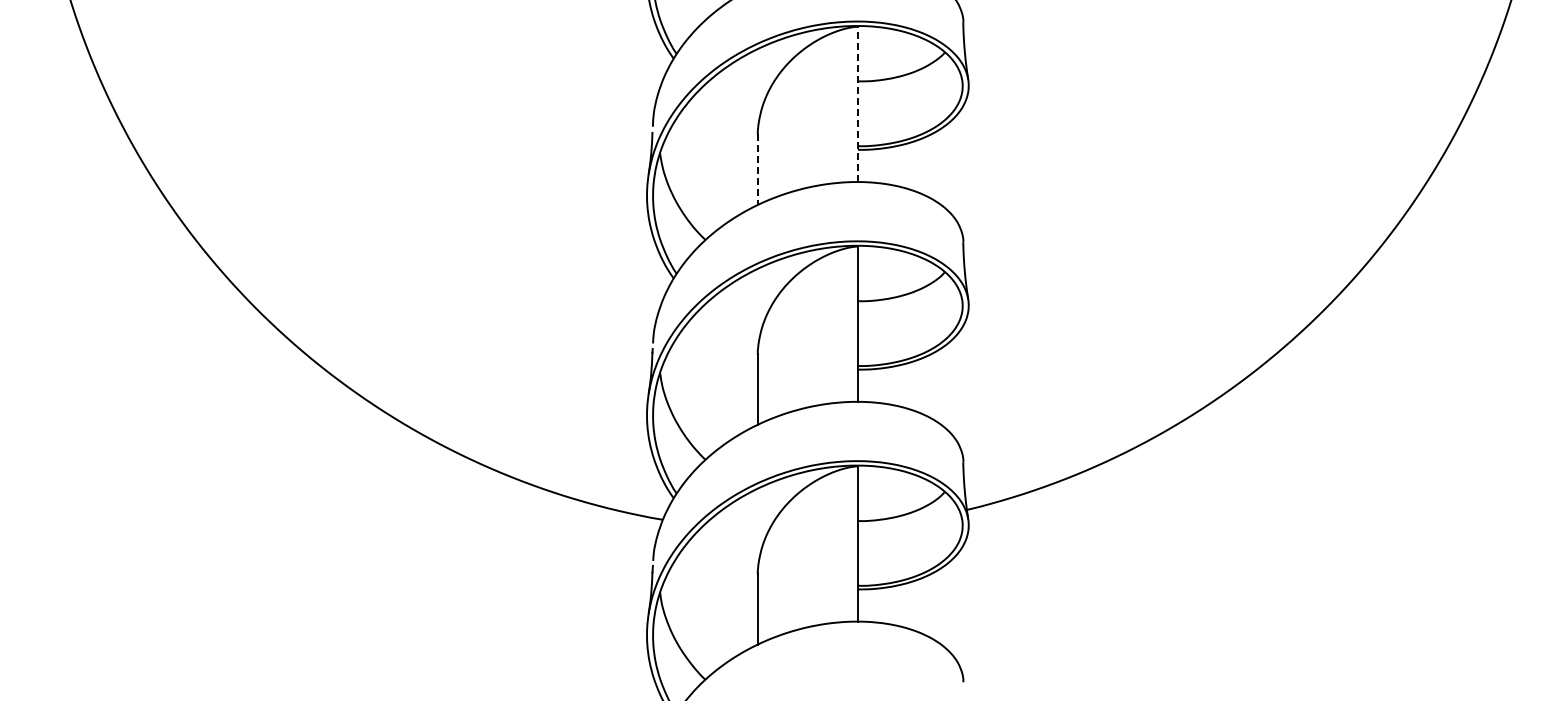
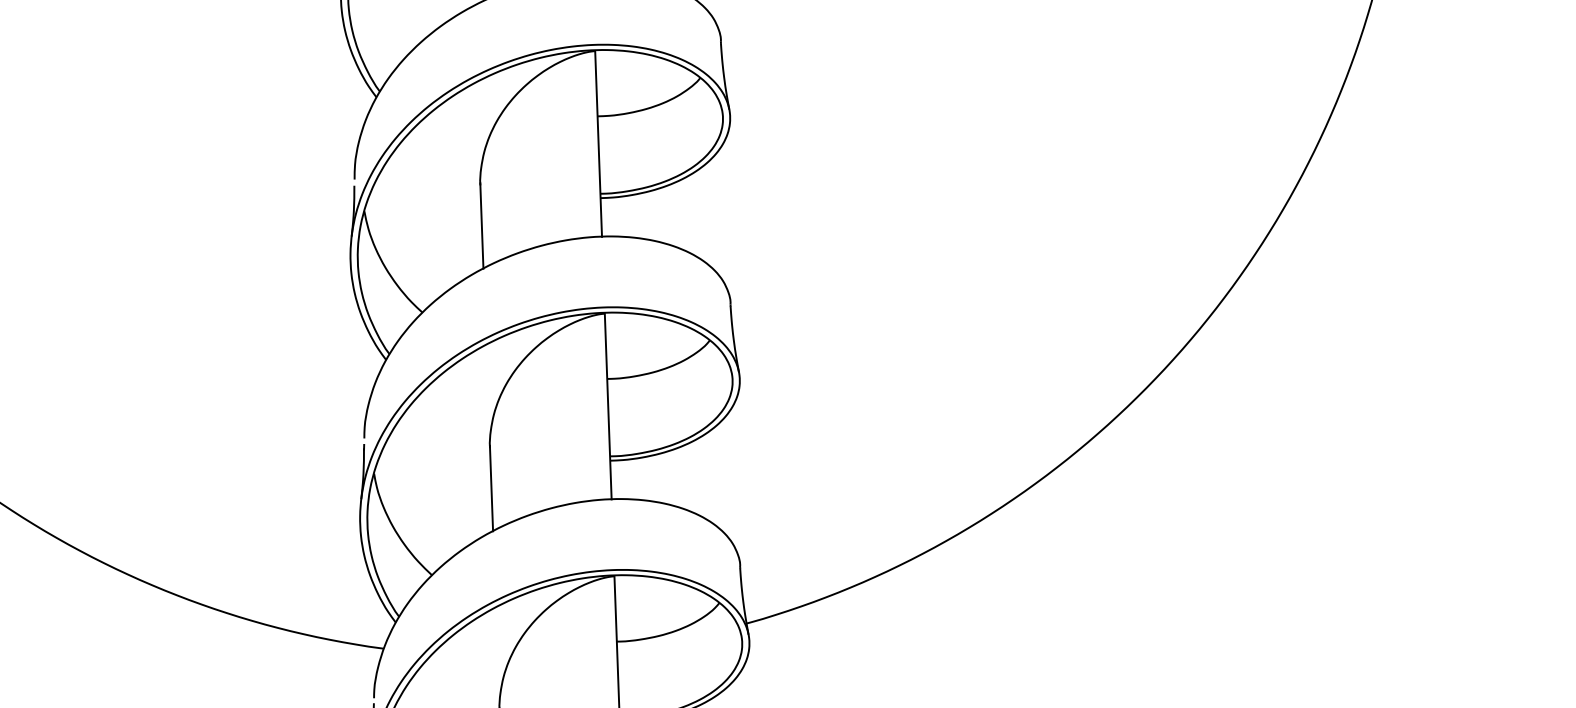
line: (857, 104) -> (598, 143), dashed -> solid
line: (757, 169) -> (481, 226), dashed -> solid

